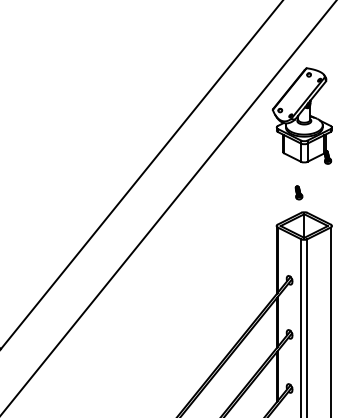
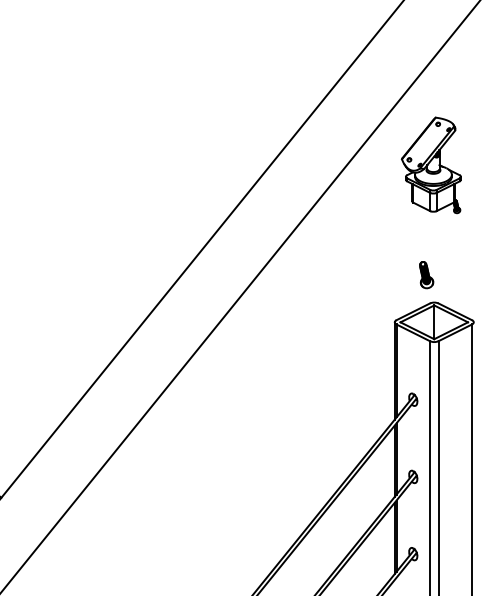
part: (302, 116) -> (431, 165), size x0.7
part: (298, 192) -> (426, 274), size x1.4

